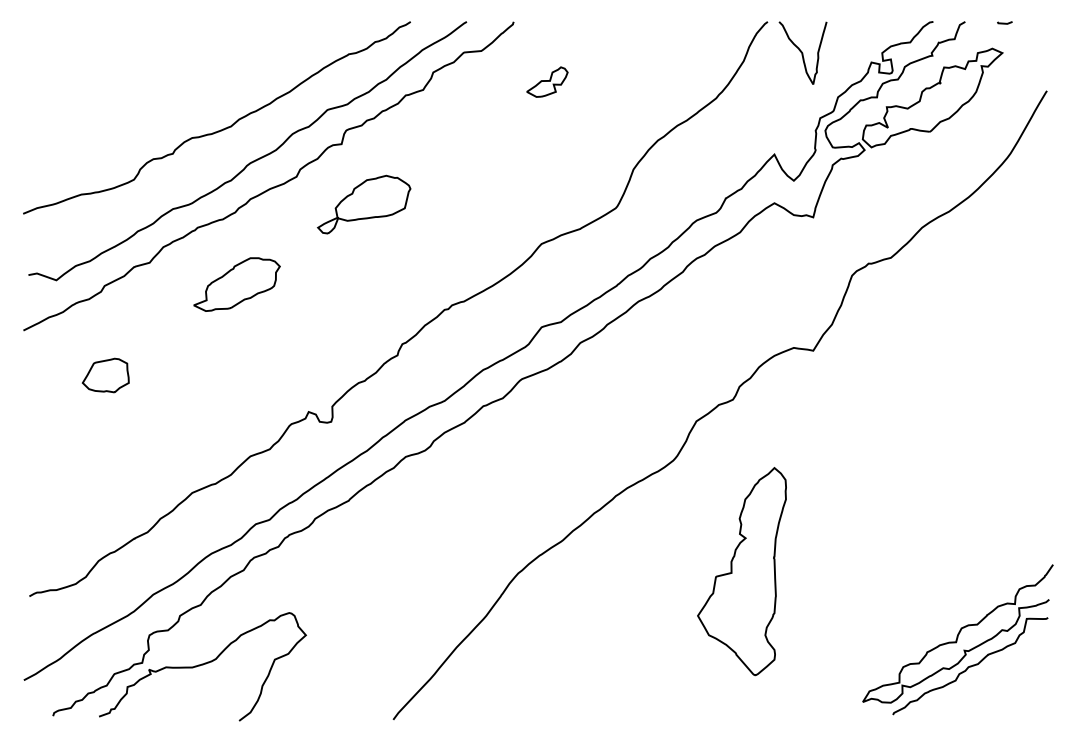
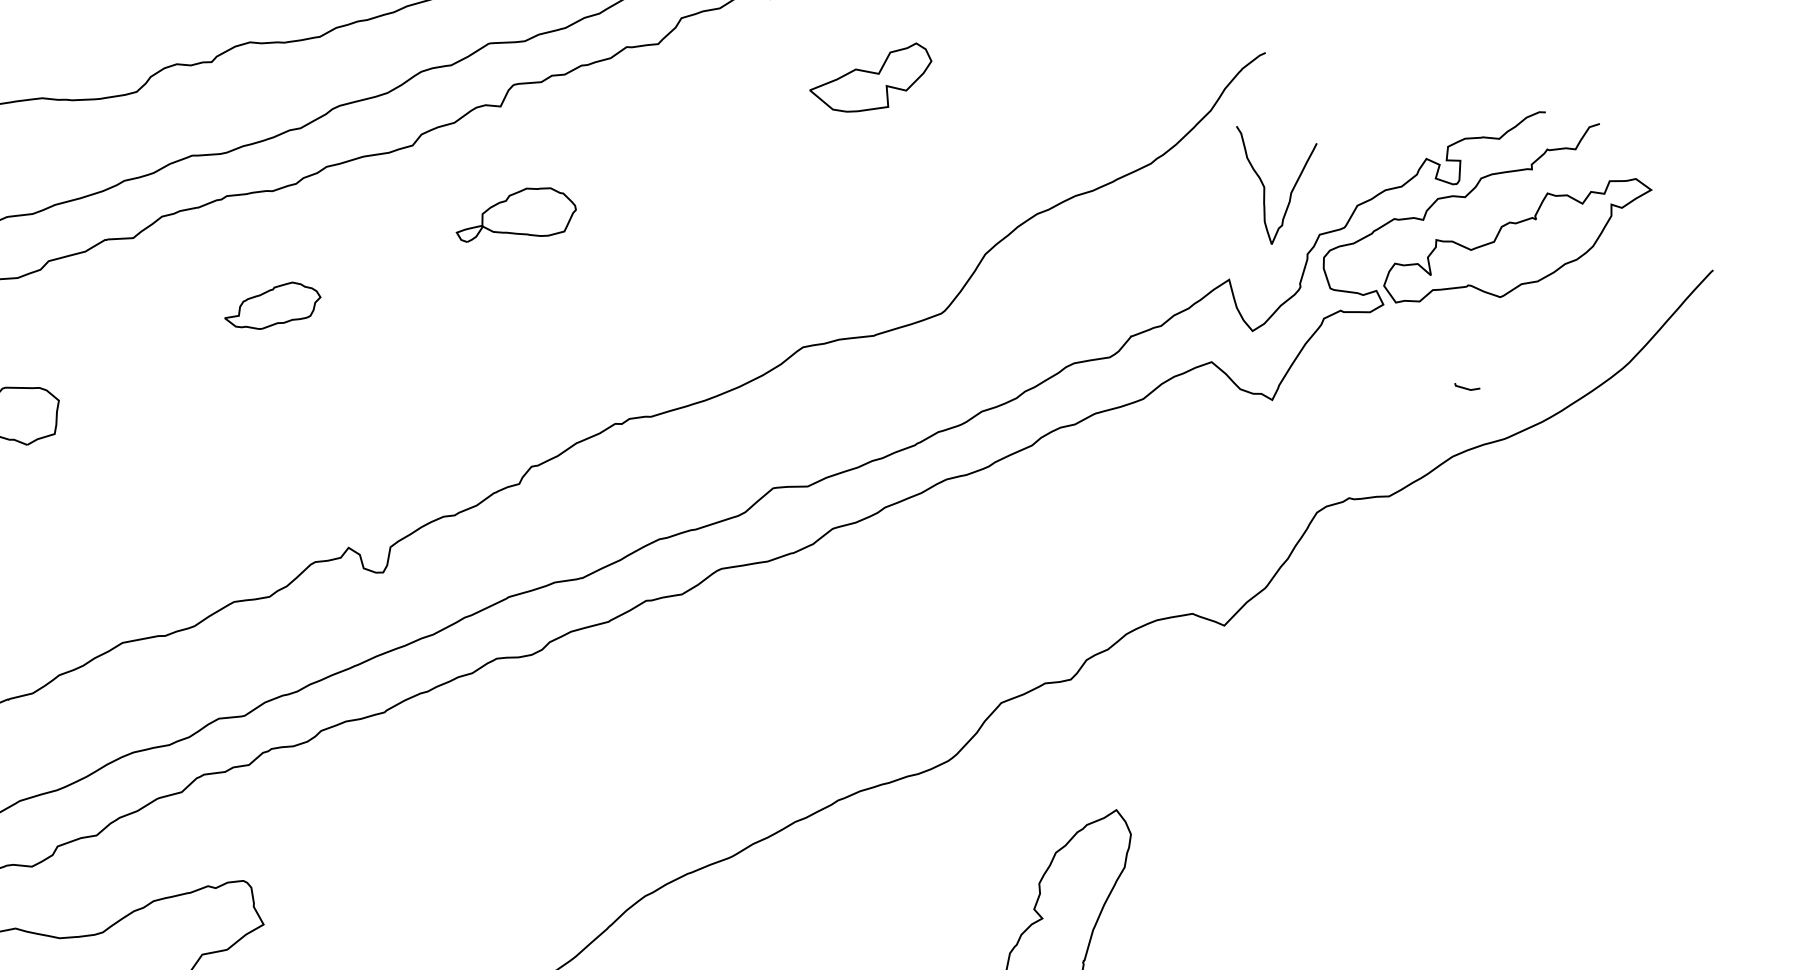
line: (1004, 22) -> (1466, 386), moved
curve: (802, 52) -> (1265, 186), moved
part: (547, 81) -> (871, 74), size x1.6
part: (364, 204) -> (517, 216), size x0.7
part: (236, 284) -> (272, 306), size x0.6

